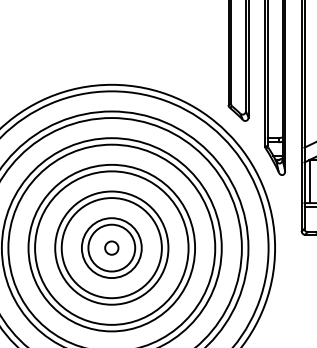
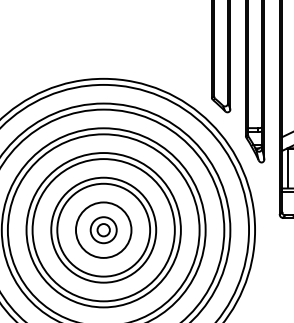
circle: (111, 247) -> (103, 229), size x0.6

